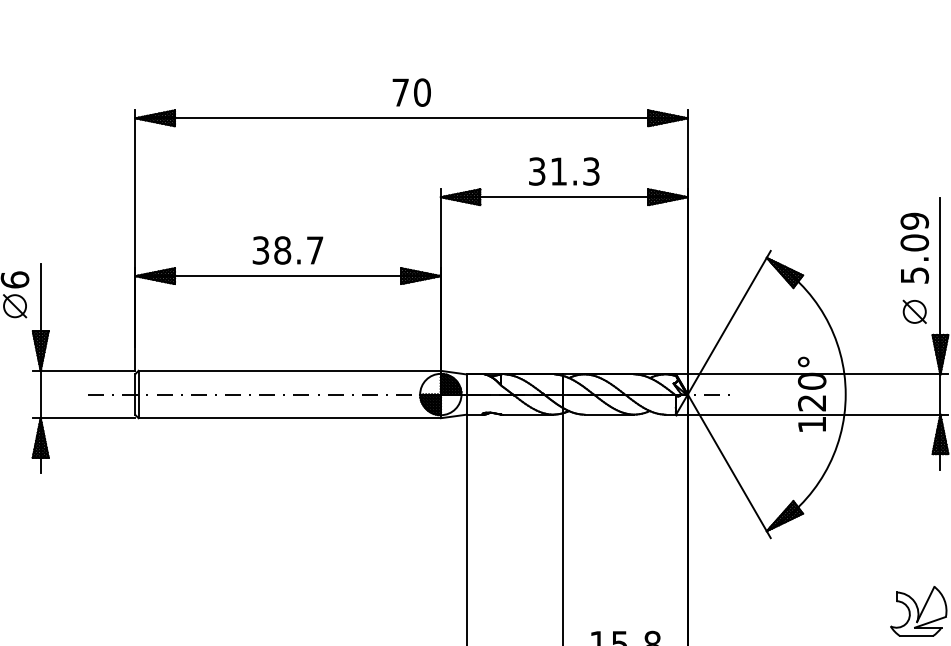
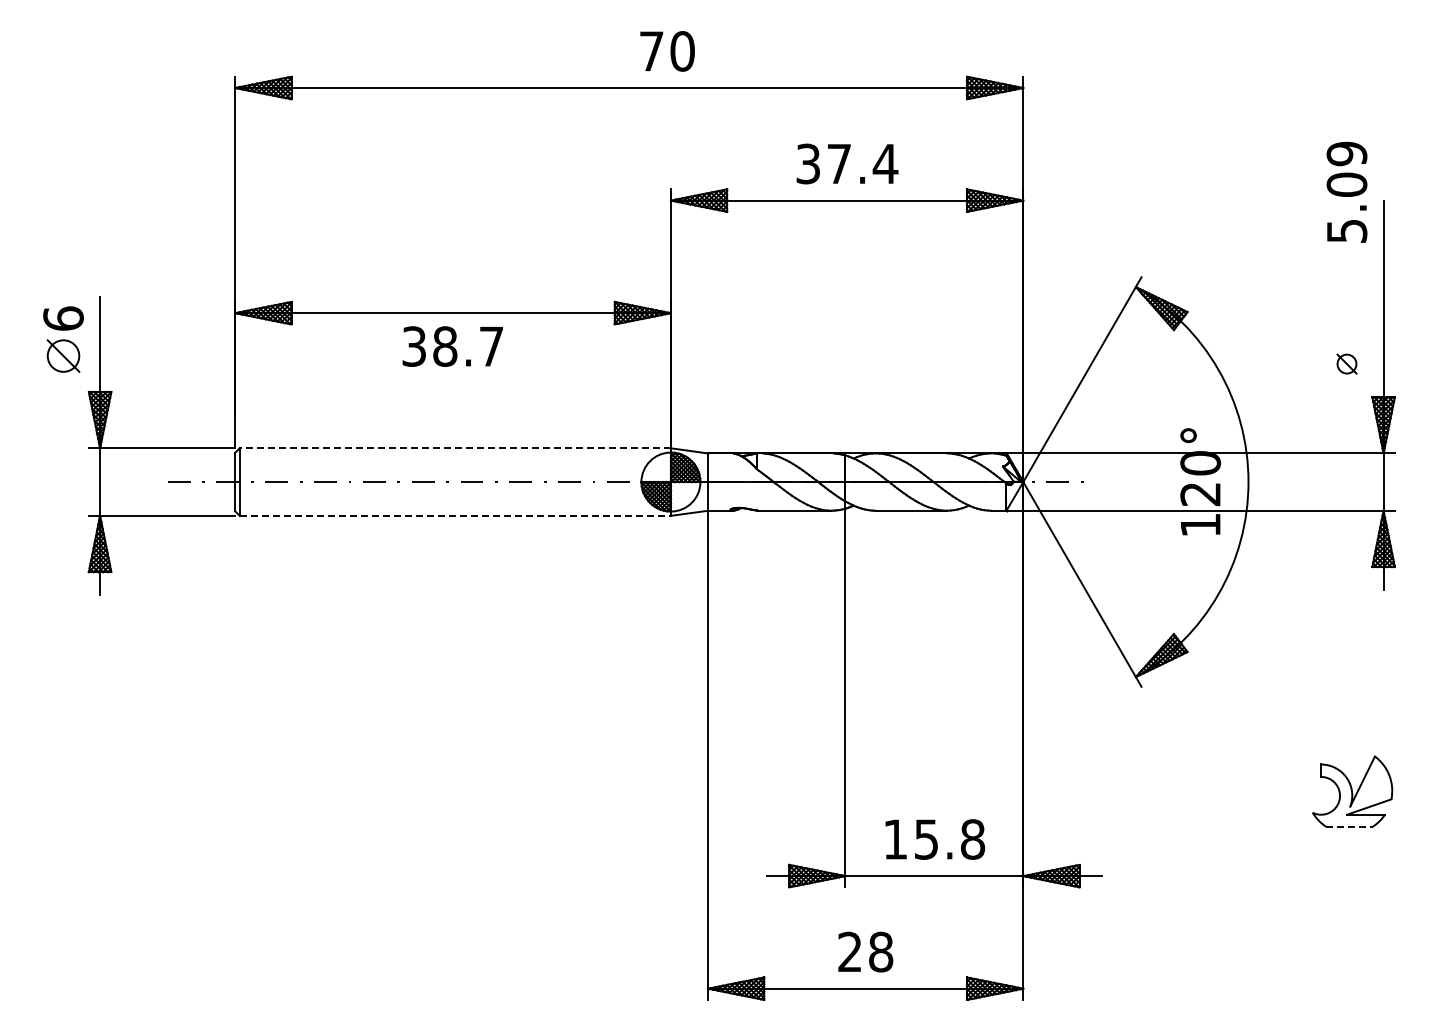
text: (411, 92) -> (667, 51), moved
text: (575, 171) -> (863, 163), 31.3 -> 37.4
text: (914, 247) -> (1346, 191), moved
text: (287, 250) -> (452, 346), moved
part: (914, 311) -> (1346, 363), size x0.6
line: (289, 371) -> (455, 448), solid -> dashed
line: (289, 417) -> (455, 515), solid -> dashed
line: (916, 635) -> (1349, 826), solid -> dashed

